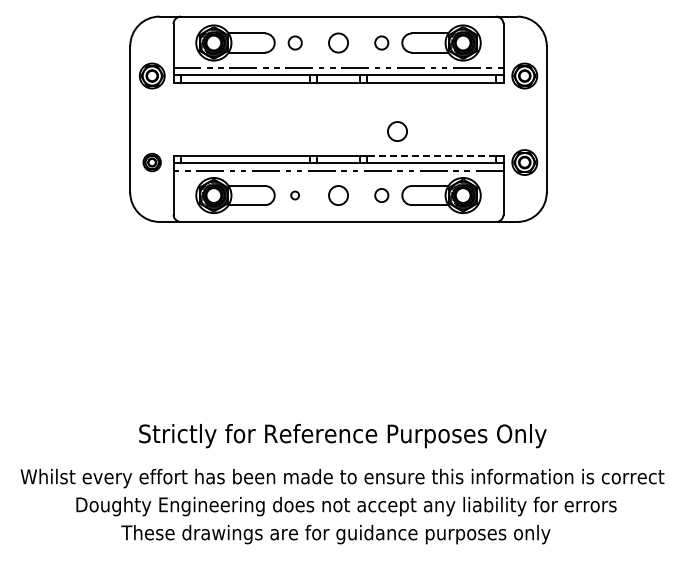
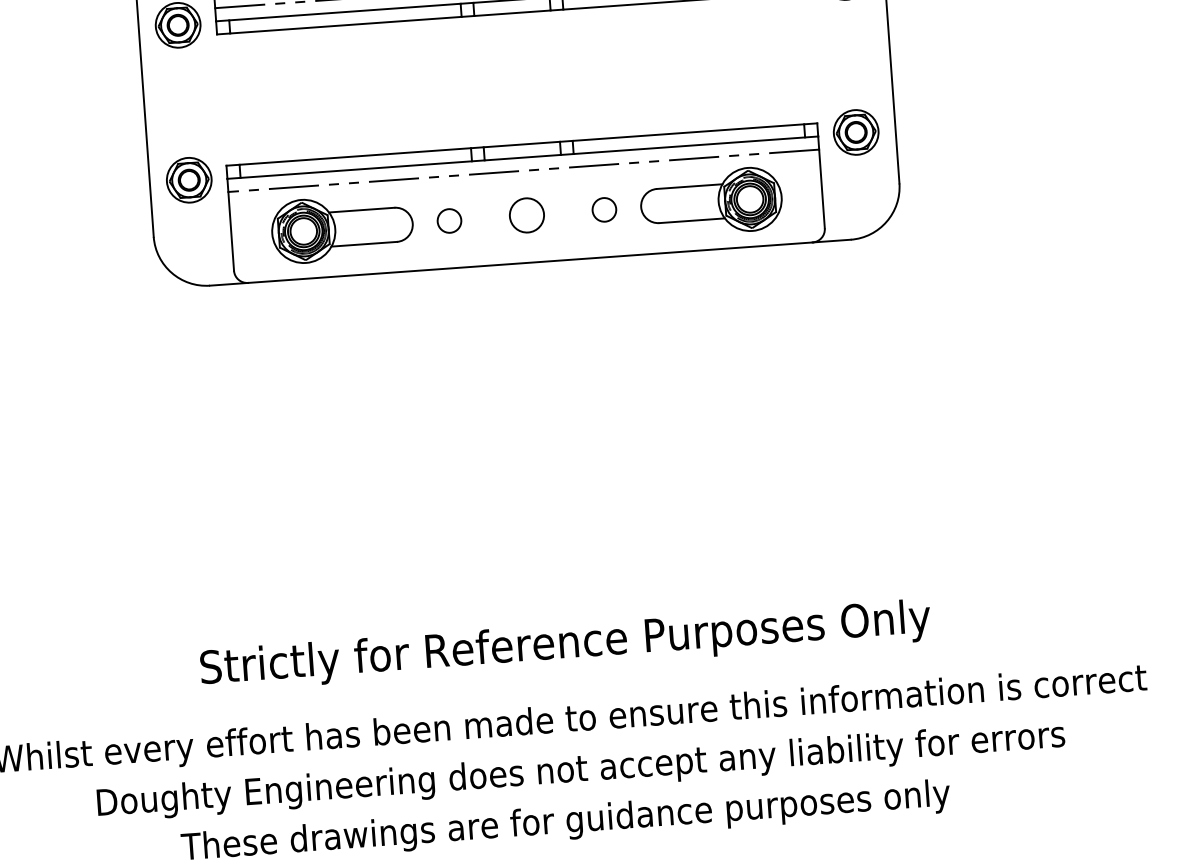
circle: (397, 131) -> (624, 93), removed
line: (431, 155) -> (688, 131), dashed -> solid
part: (151, 162) -> (187, 180), size x1.43
circle: (294, 195) -> (448, 220), size x1.67

